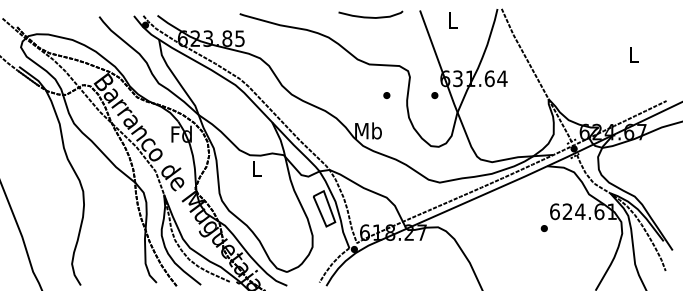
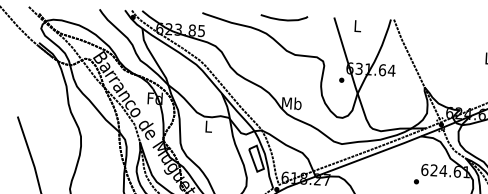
curve: (370, 16) -> (283, 19), moved
part: (386, 95) -> (306, 78), removed

